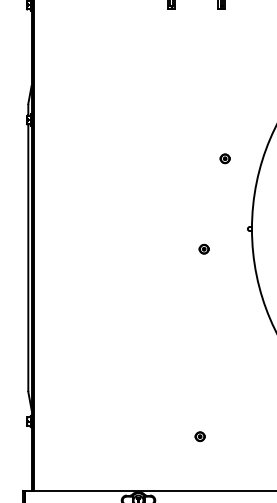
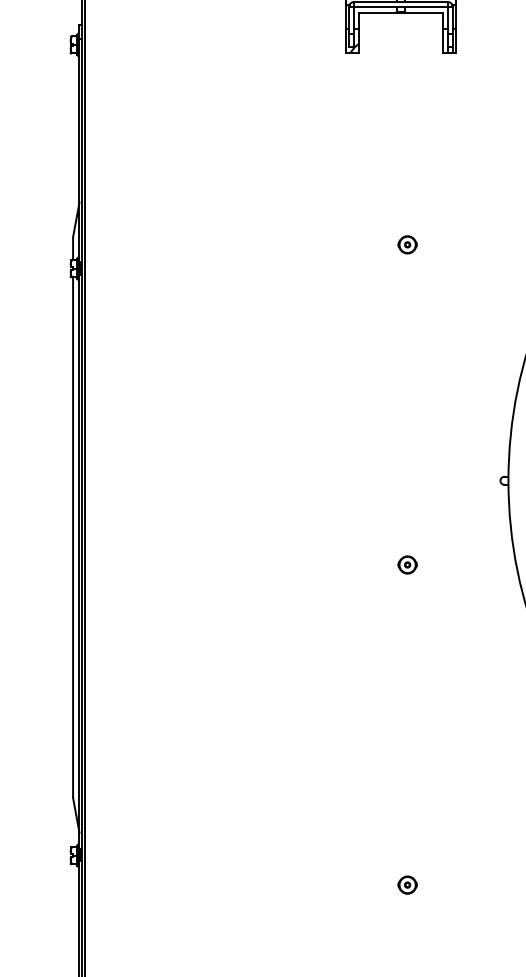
part: (224, 158) -> (406, 244), moved
part: (203, 248) -> (406, 563), moved

